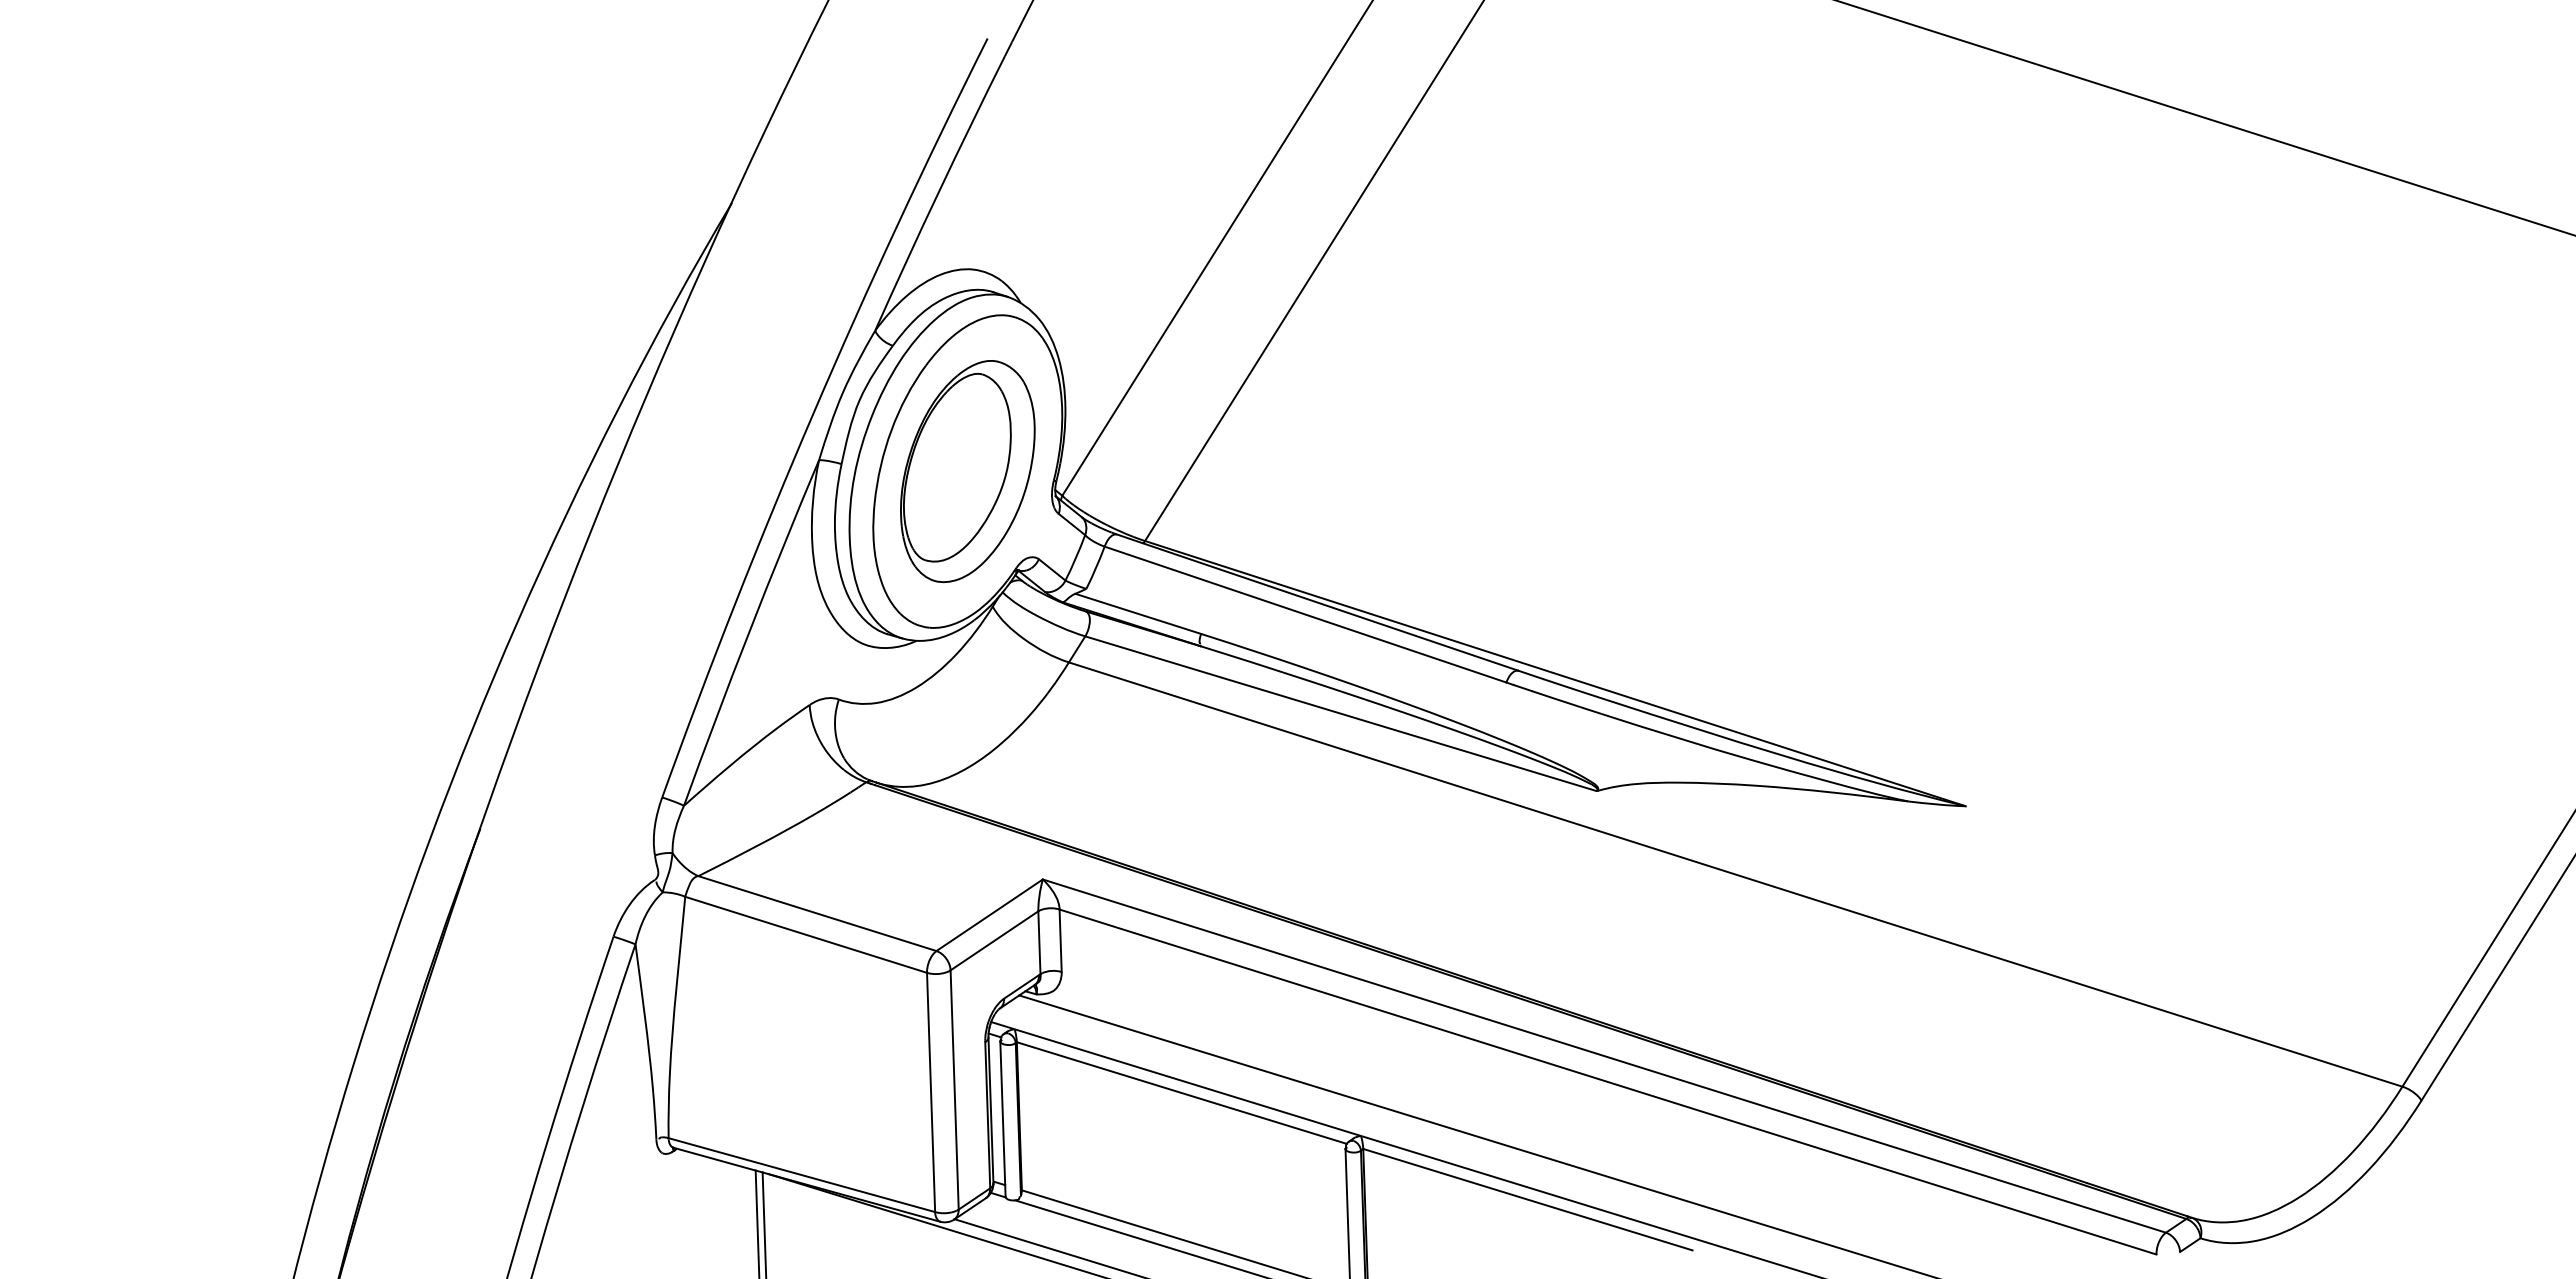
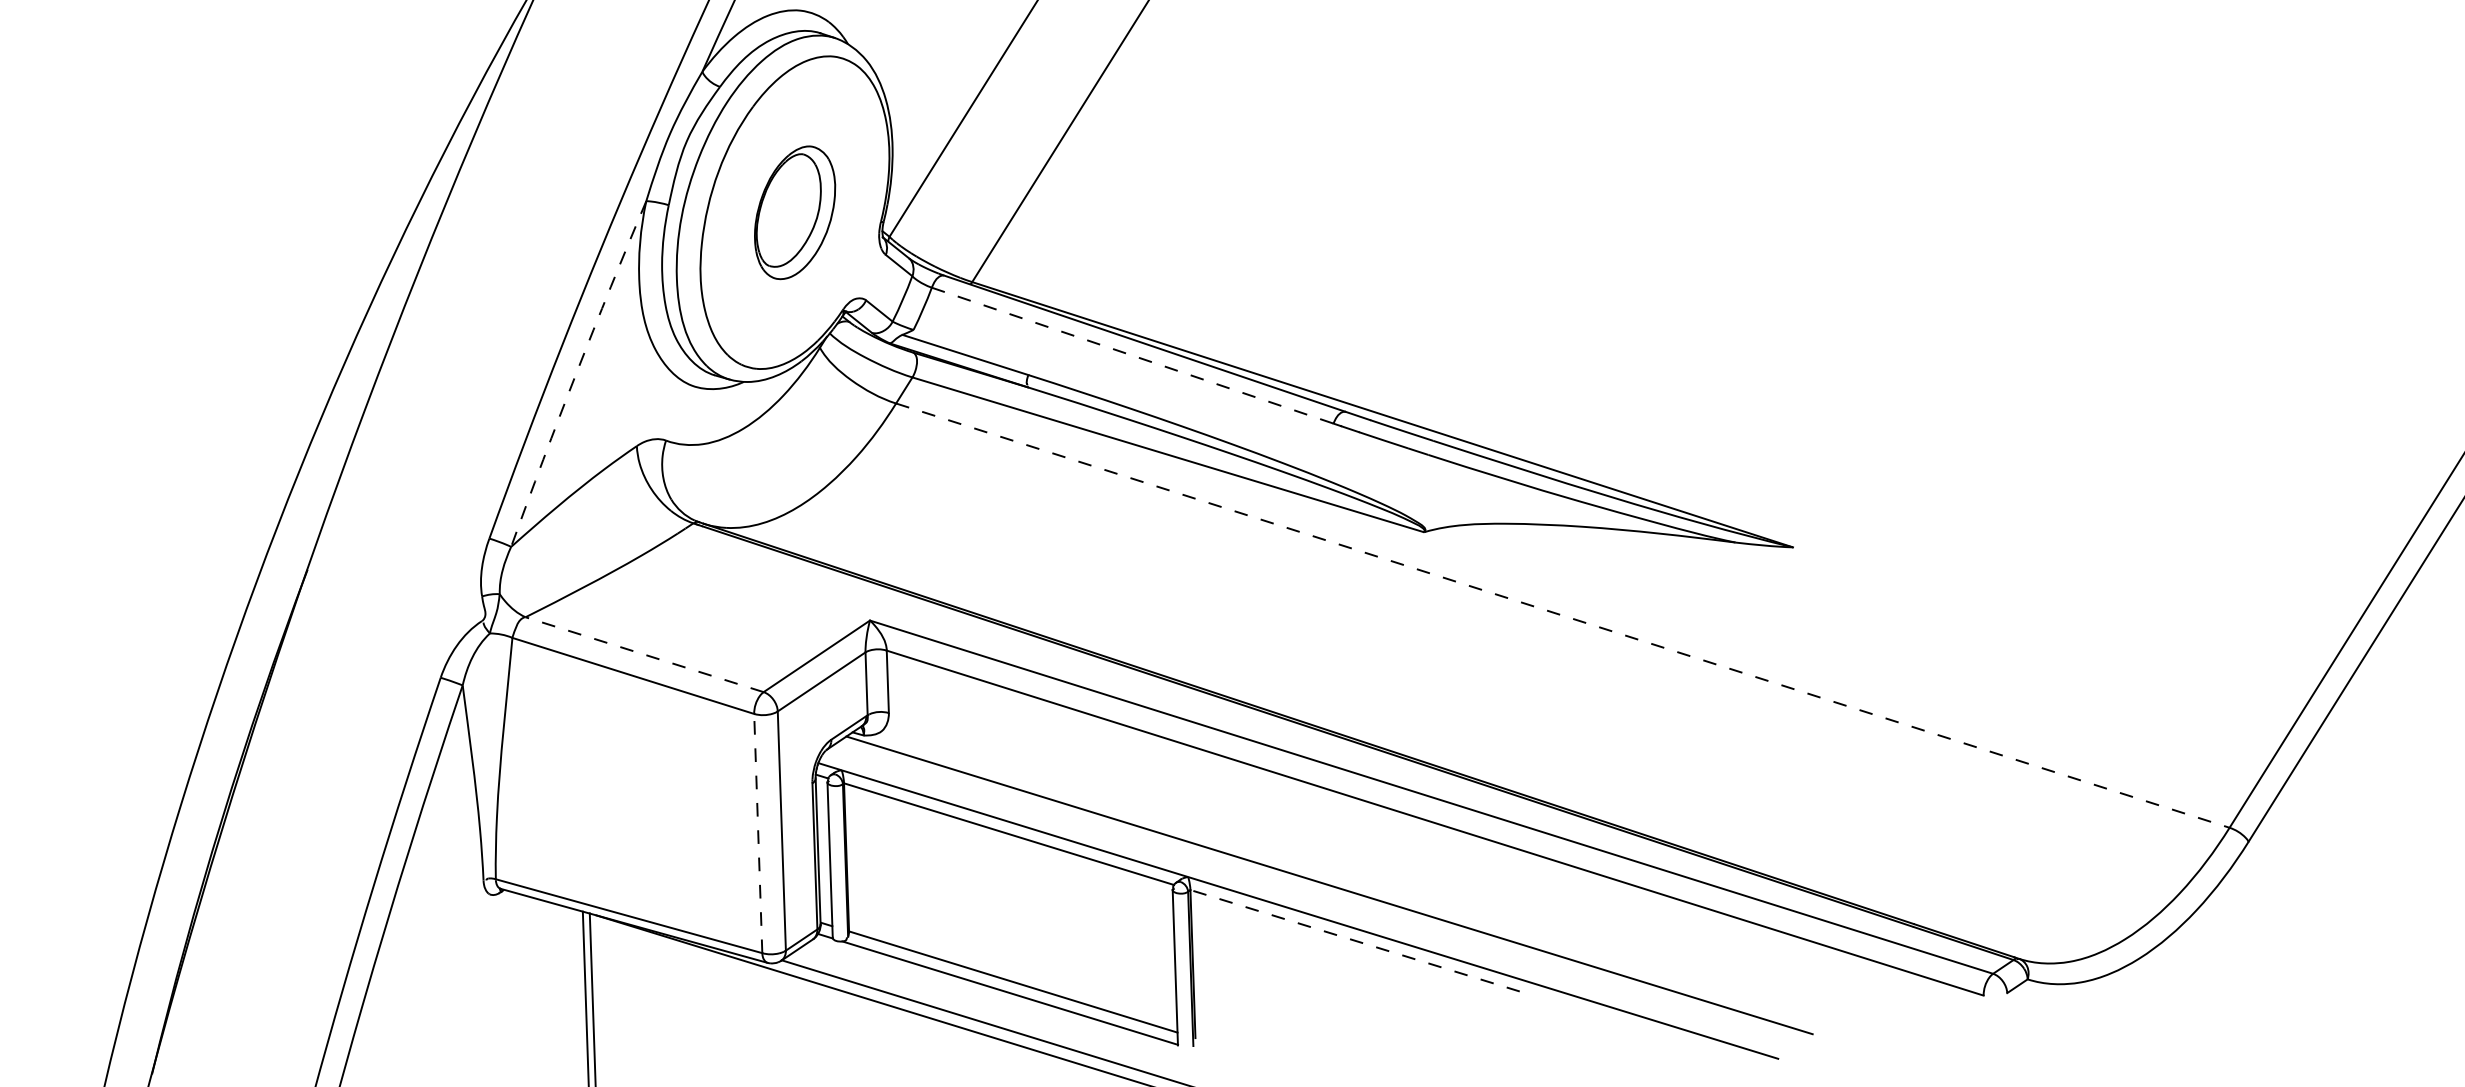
part: (967, 471) -> (794, 212), size x0.6
line: (1305, 614) -> (1132, 355), solid -> dashed
arc: (749, 632) -> (576, 373), solid -> dashed
line: (1735, 874) -> (1562, 615), solid -> dashed
line: (817, 913) -> (644, 654), solid -> dashed
line: (931, 1092) -> (758, 833), solid -> dashed
line: (1527, 1199) -> (1354, 940), solid -> dashed

